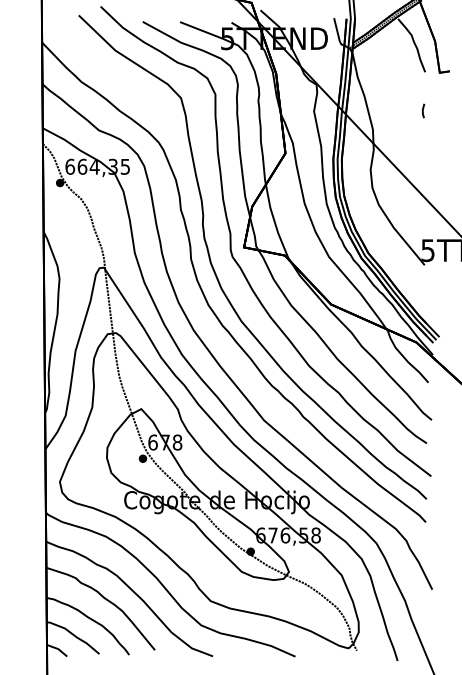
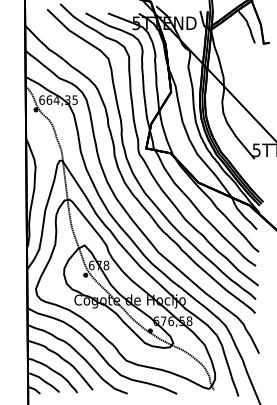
line: (422, 110) -> (253, 66), removed

